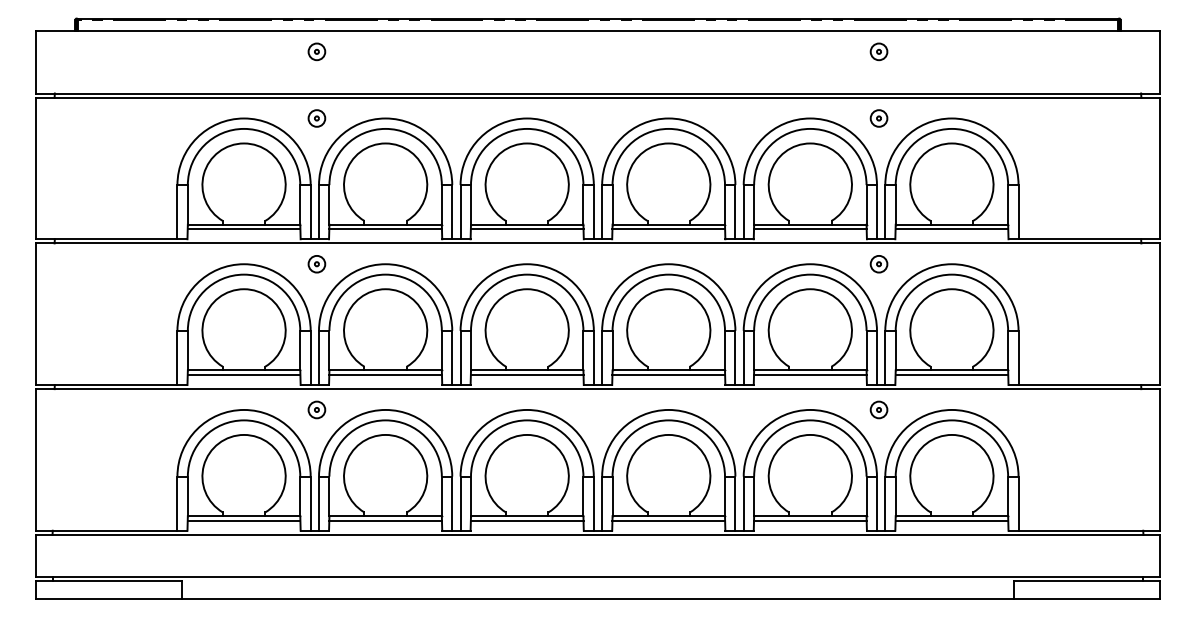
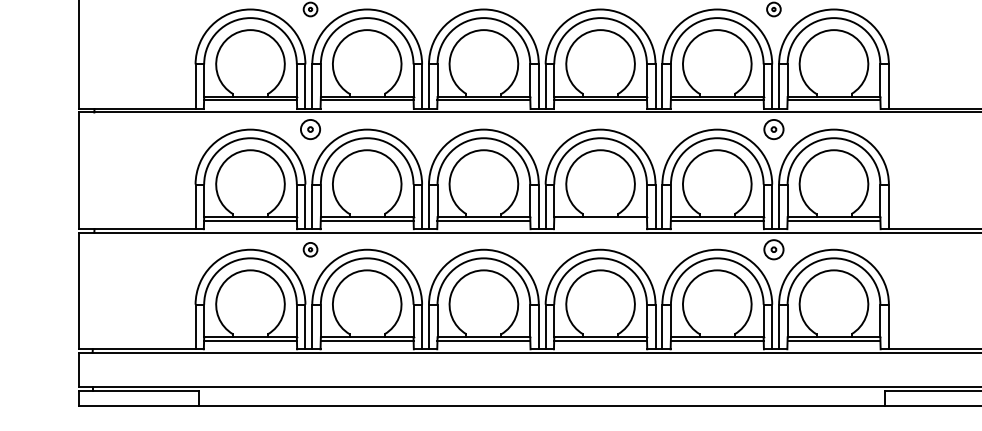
part: (316, 264) -> (310, 129), size x1.4
part: (878, 264) -> (773, 129), size x1.4
line: (668, 374) -> (600, 220), removed
part: (878, 409) -> (773, 249), size x1.4

